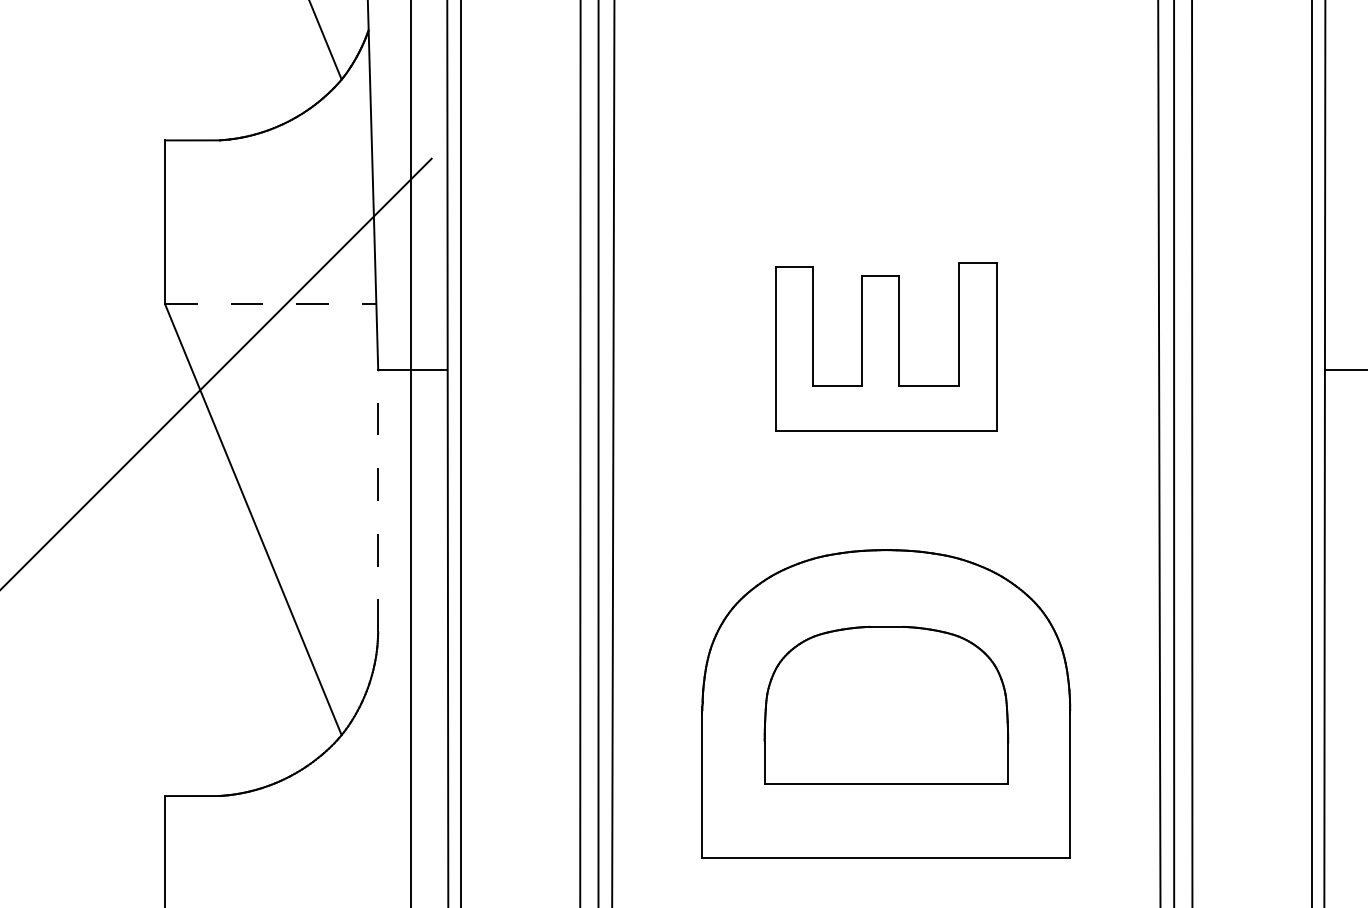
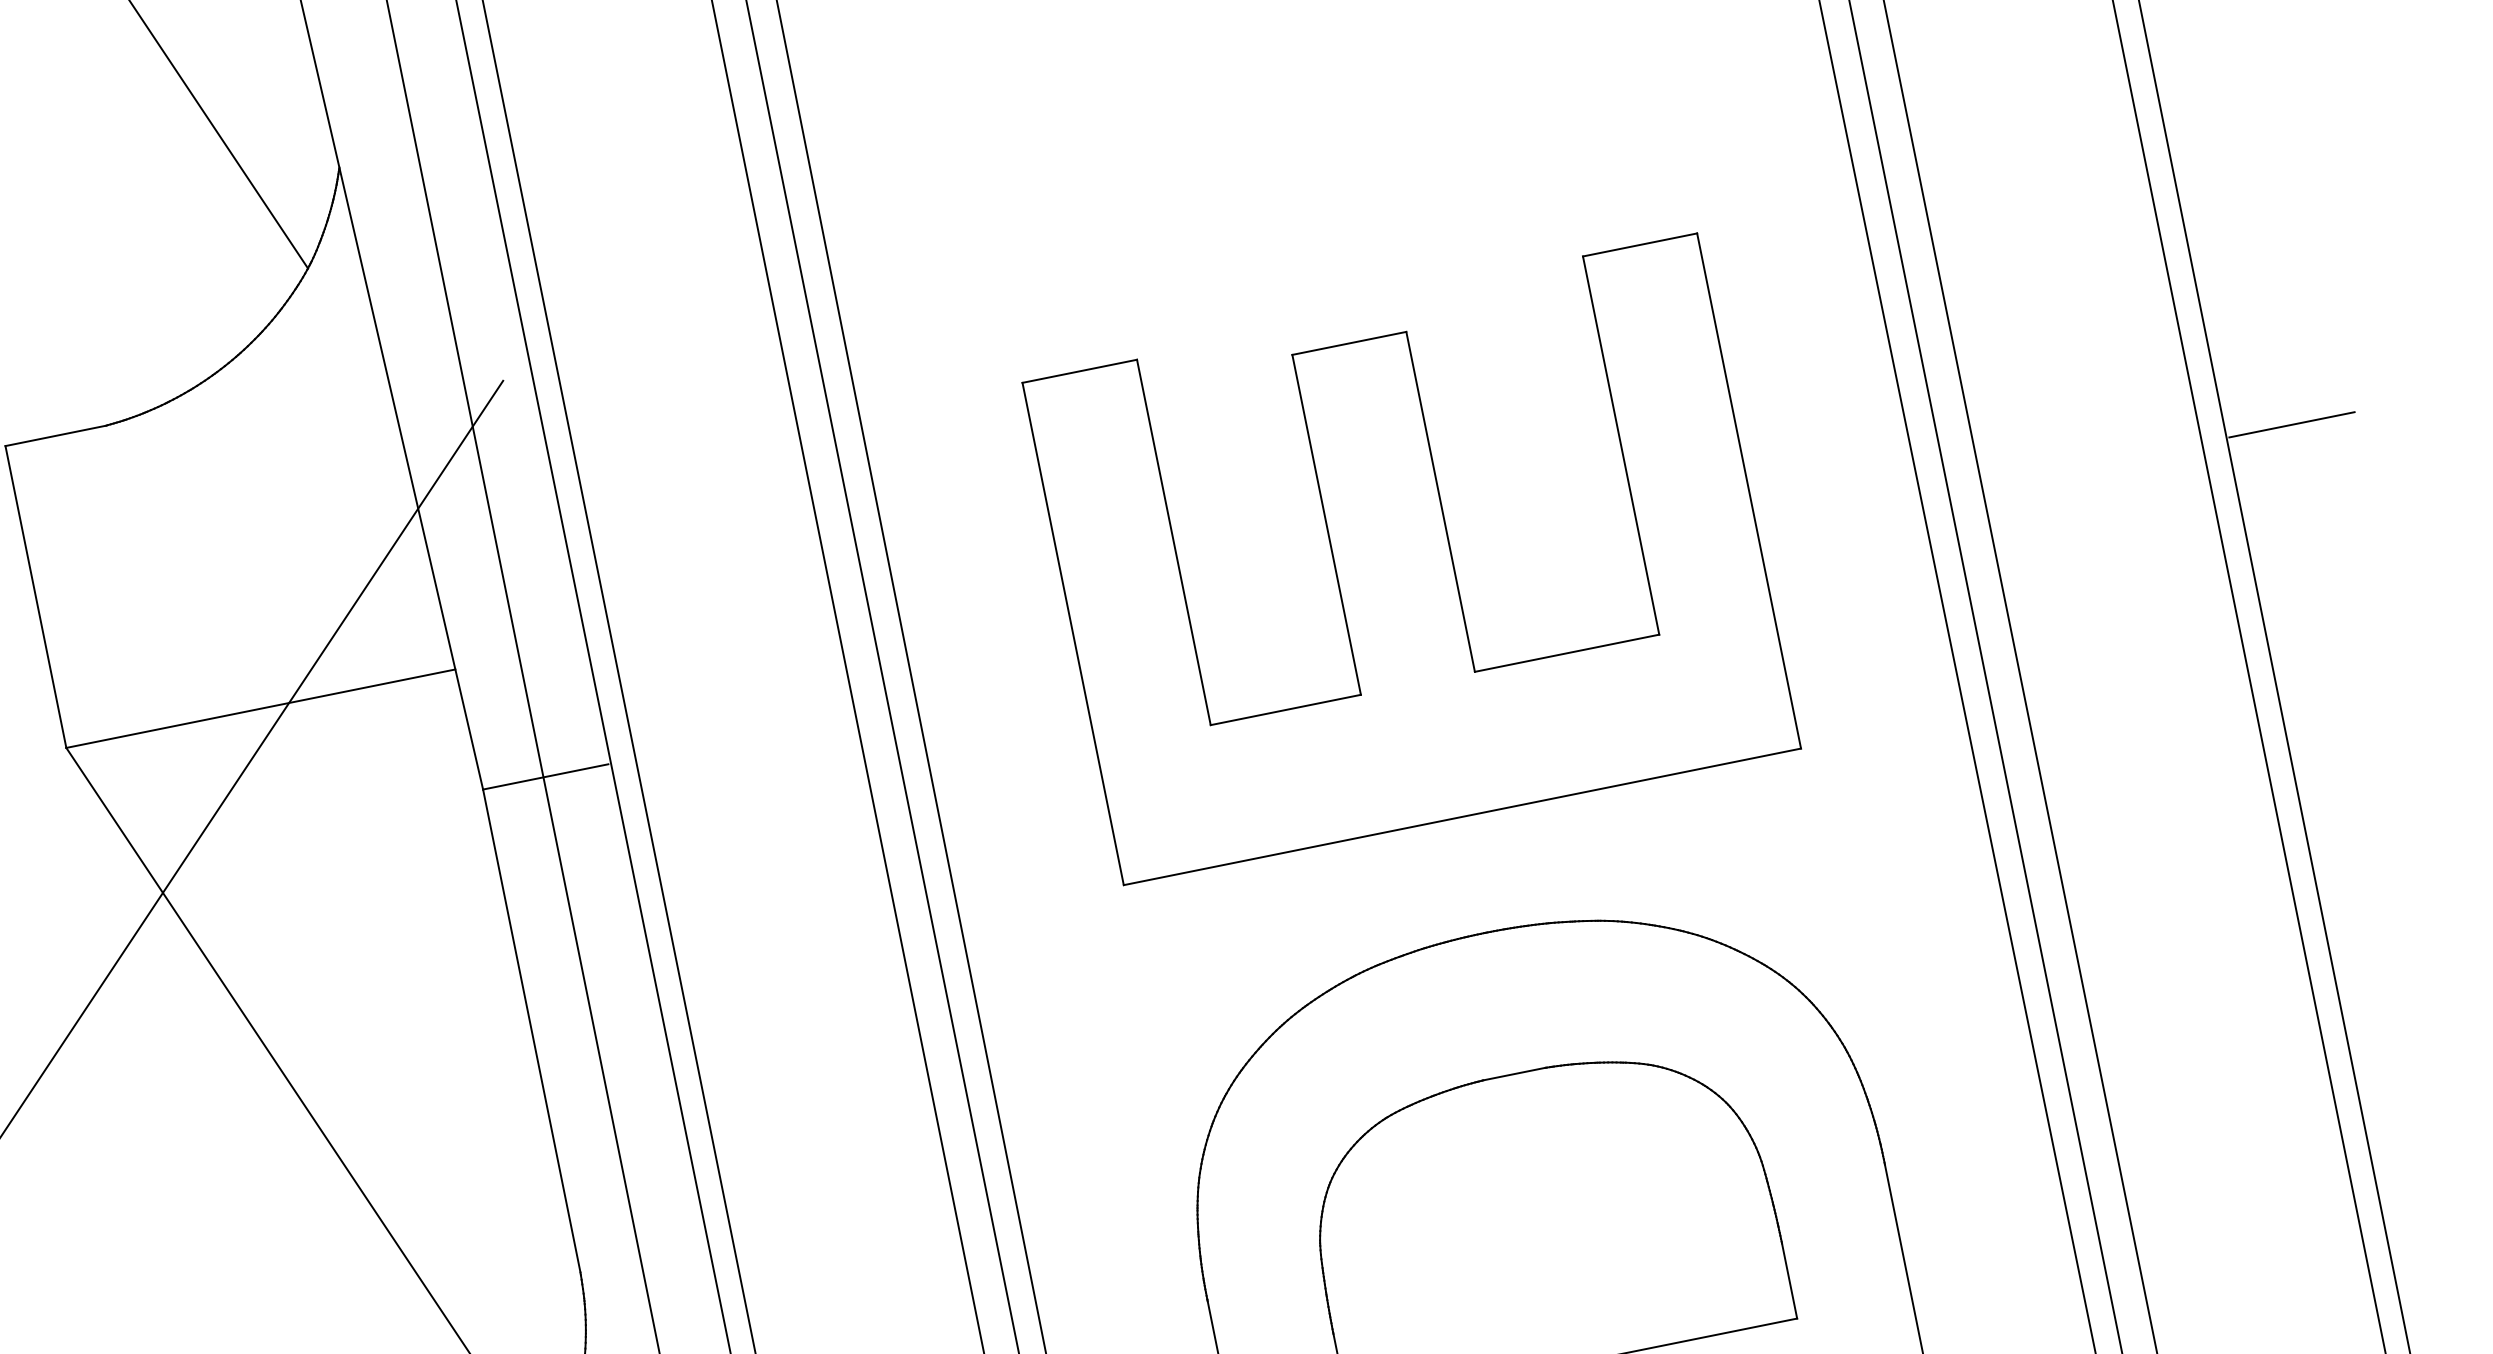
line: (270, 304) -> (260, 709), dashed -> solid
part: (885, 346) -> (1408, 558), size x1.67
line: (378, 500) -> (532, 1029), dashed -> solid

